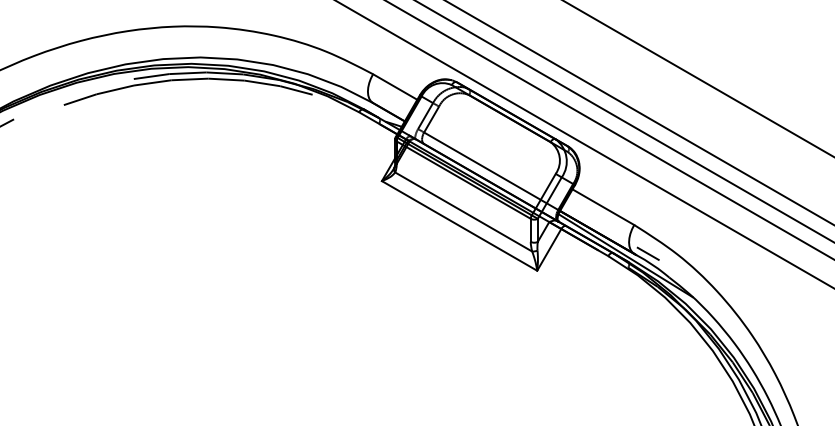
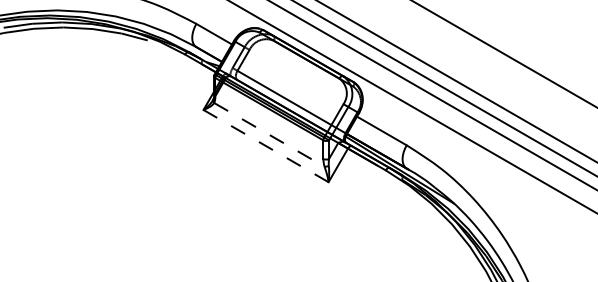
line: (464, 212) -> (270, 135), solid -> dashed
line: (459, 225) -> (265, 145), solid -> dashed
line: (647, 253) -> (417, 168), removed

